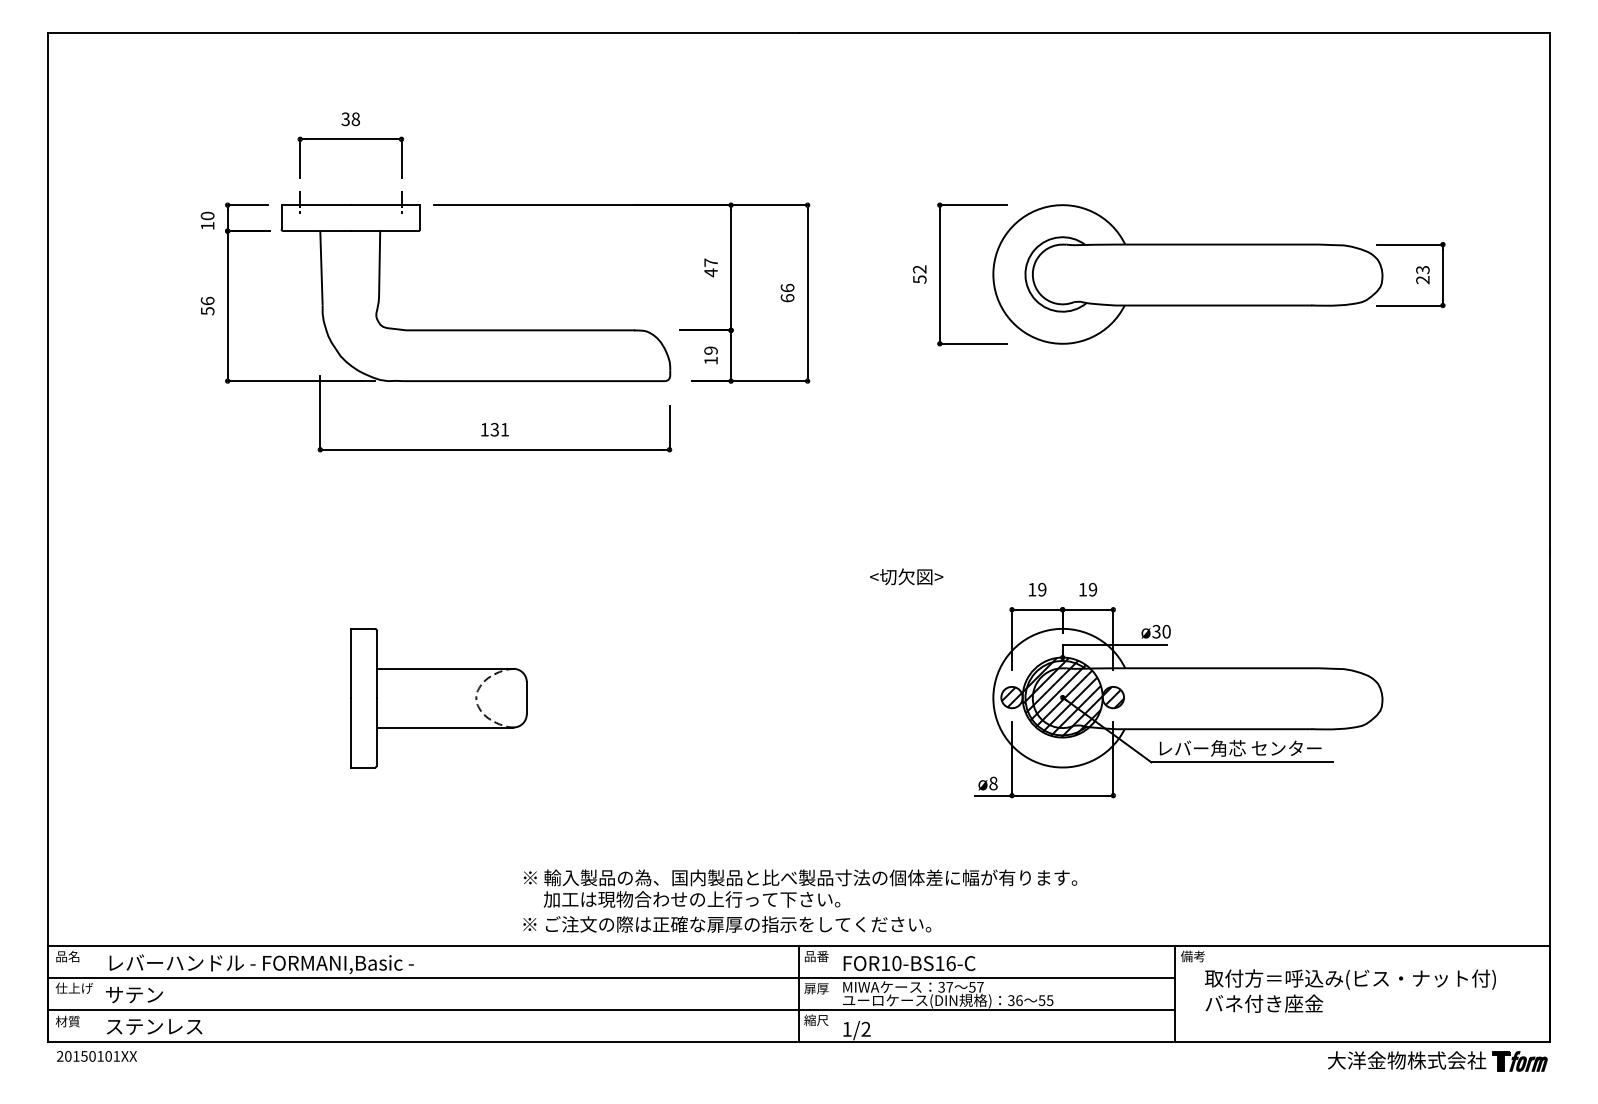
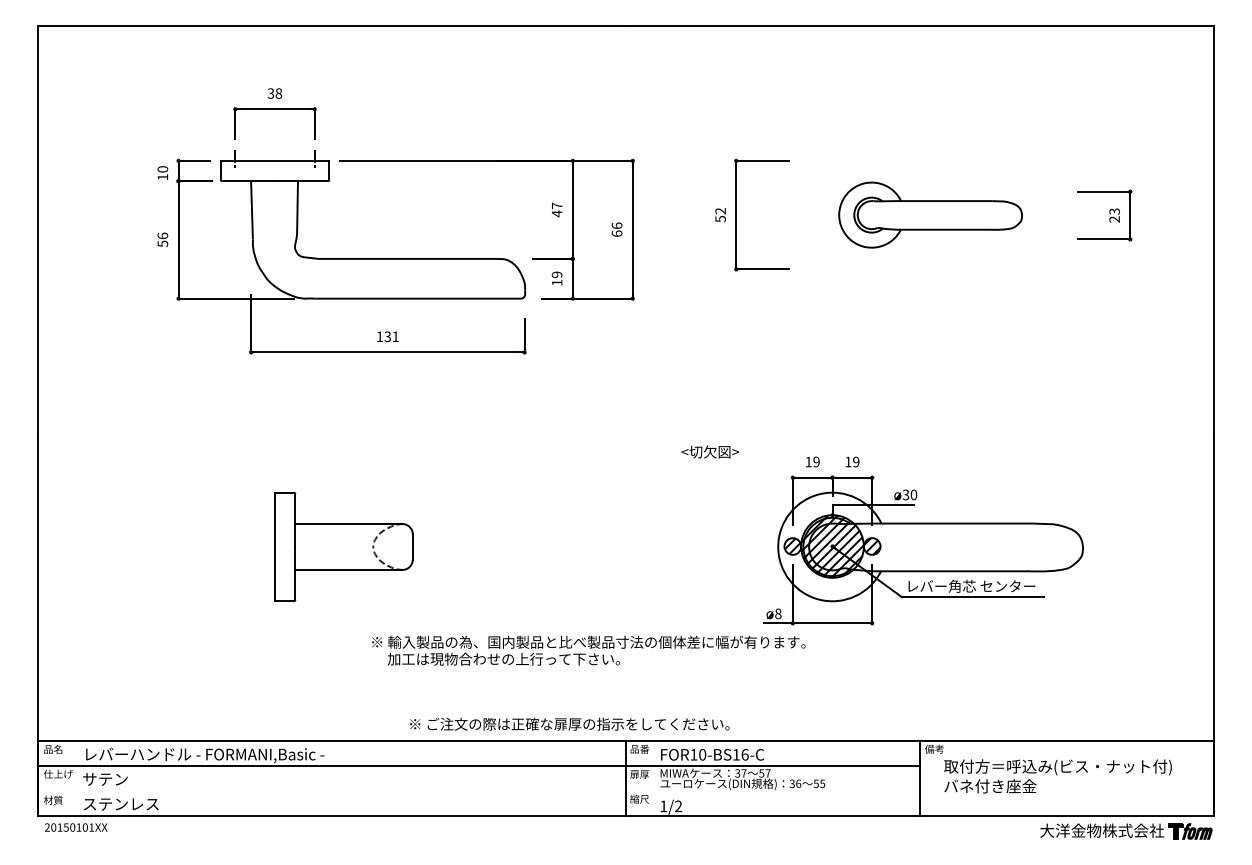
part: (1187, 274) -> (930, 215), size x0.6
text: (800, 888) -> (588, 650), moved
line: (610, 1010) -> (478, 791), removed

